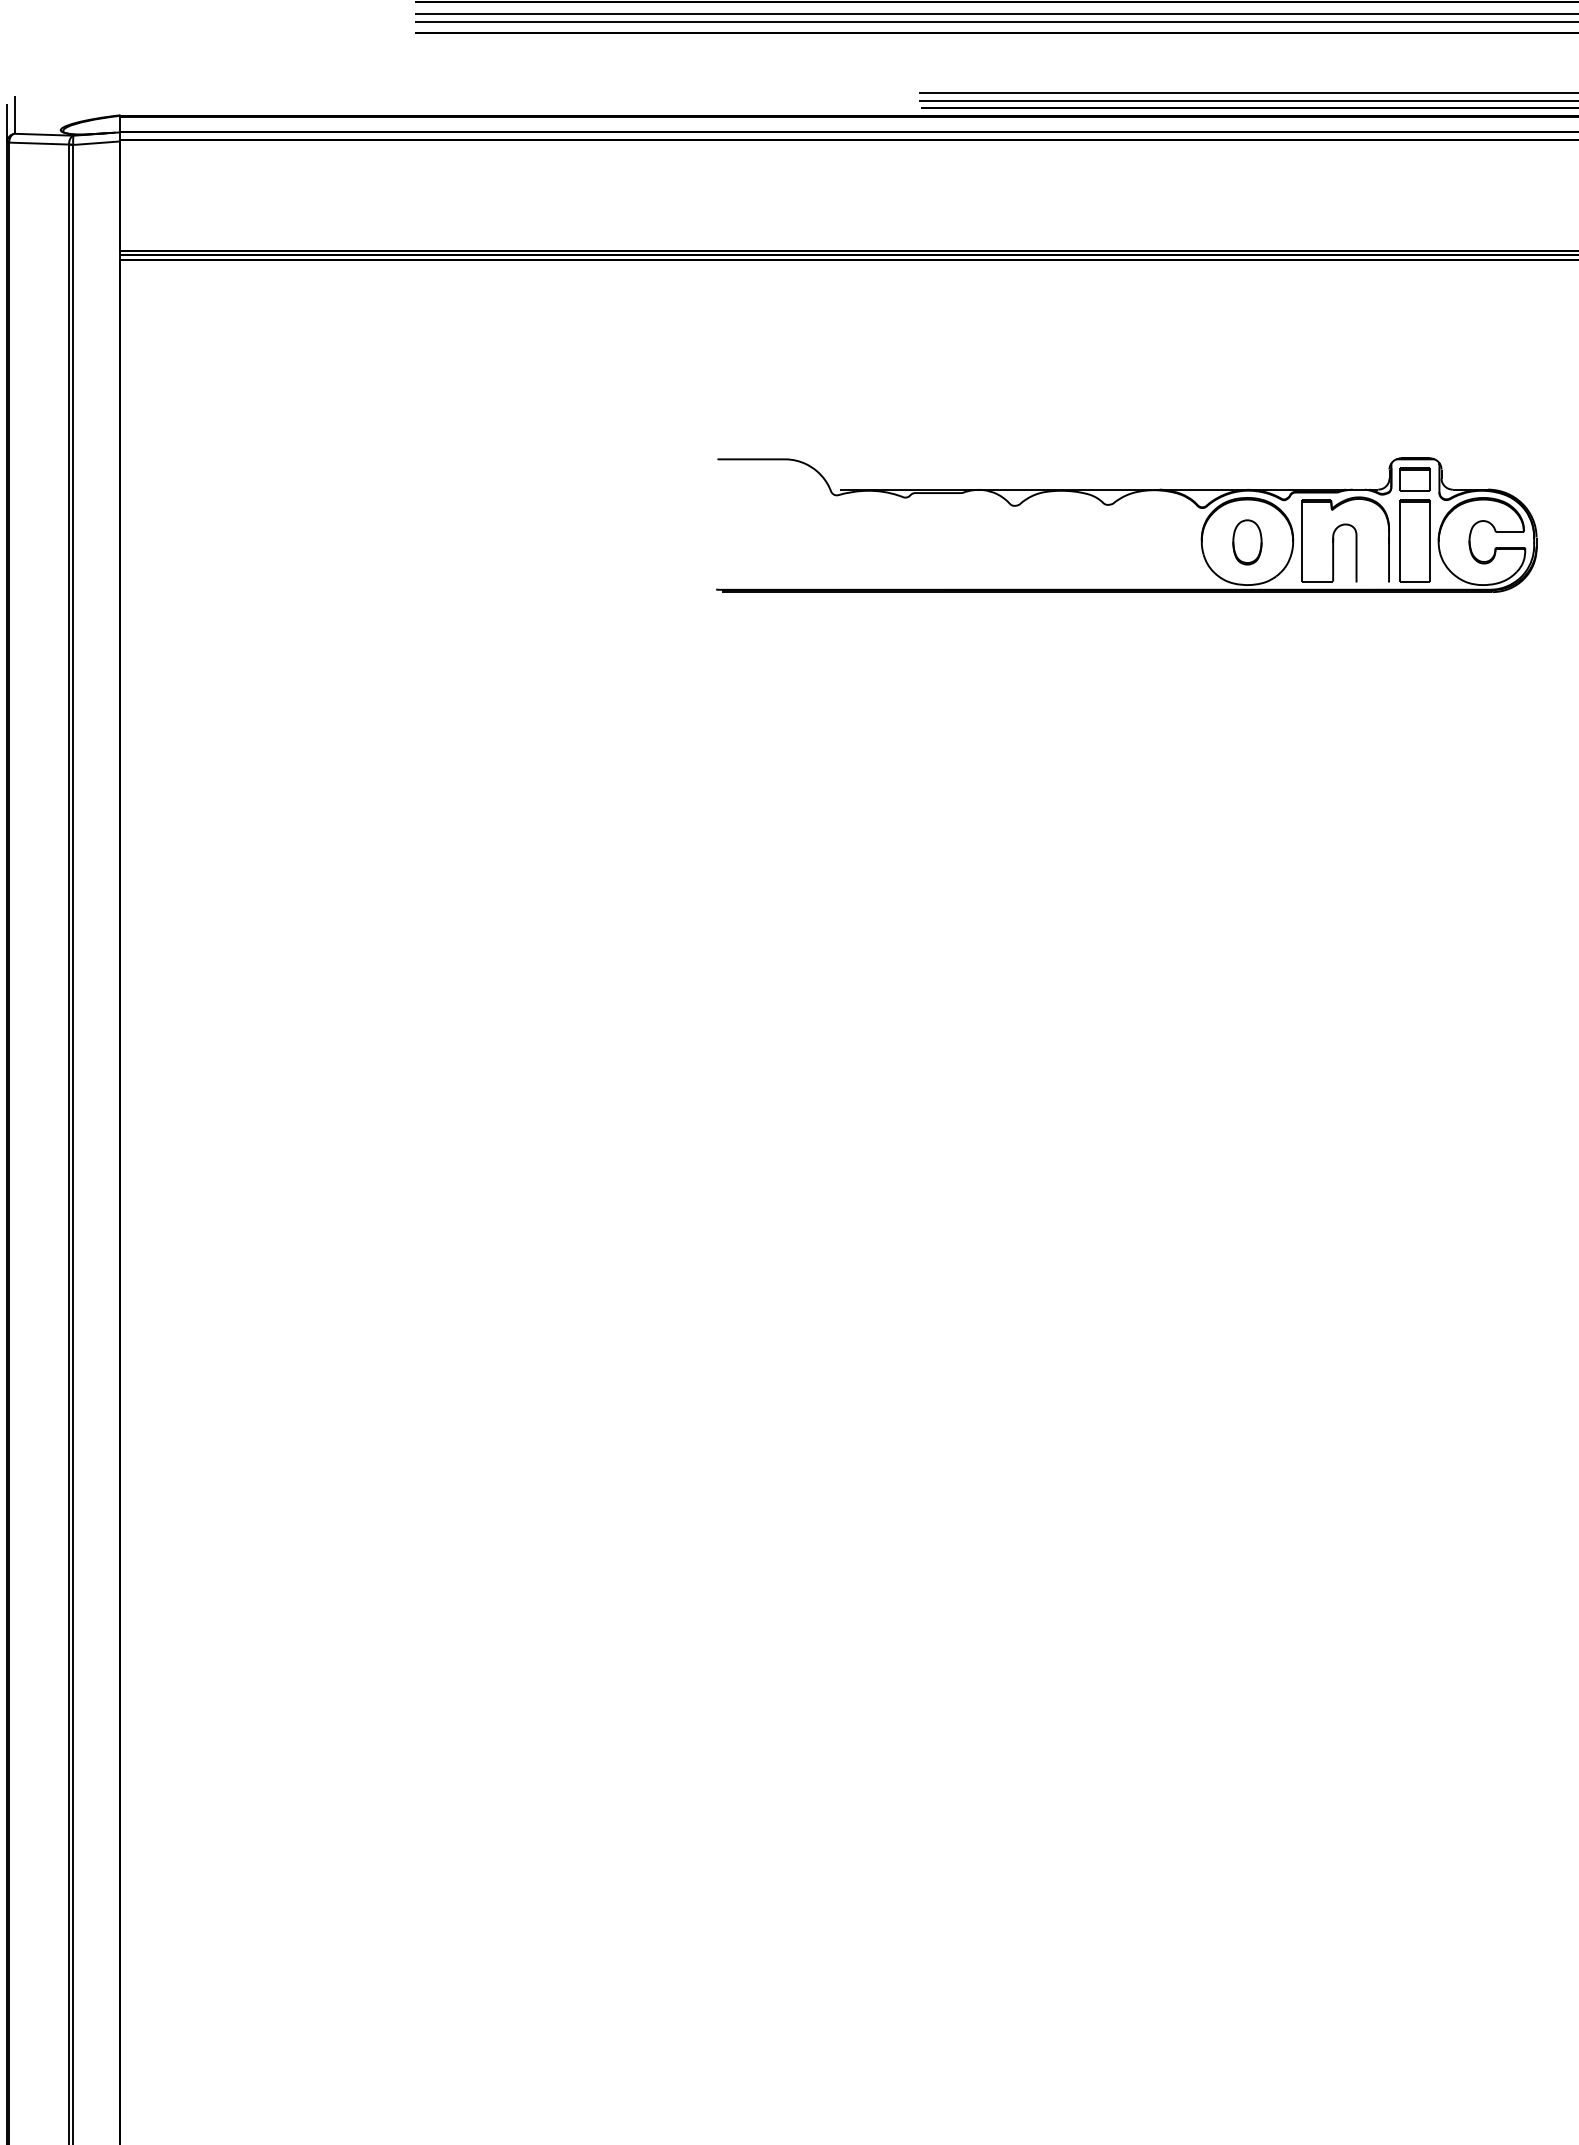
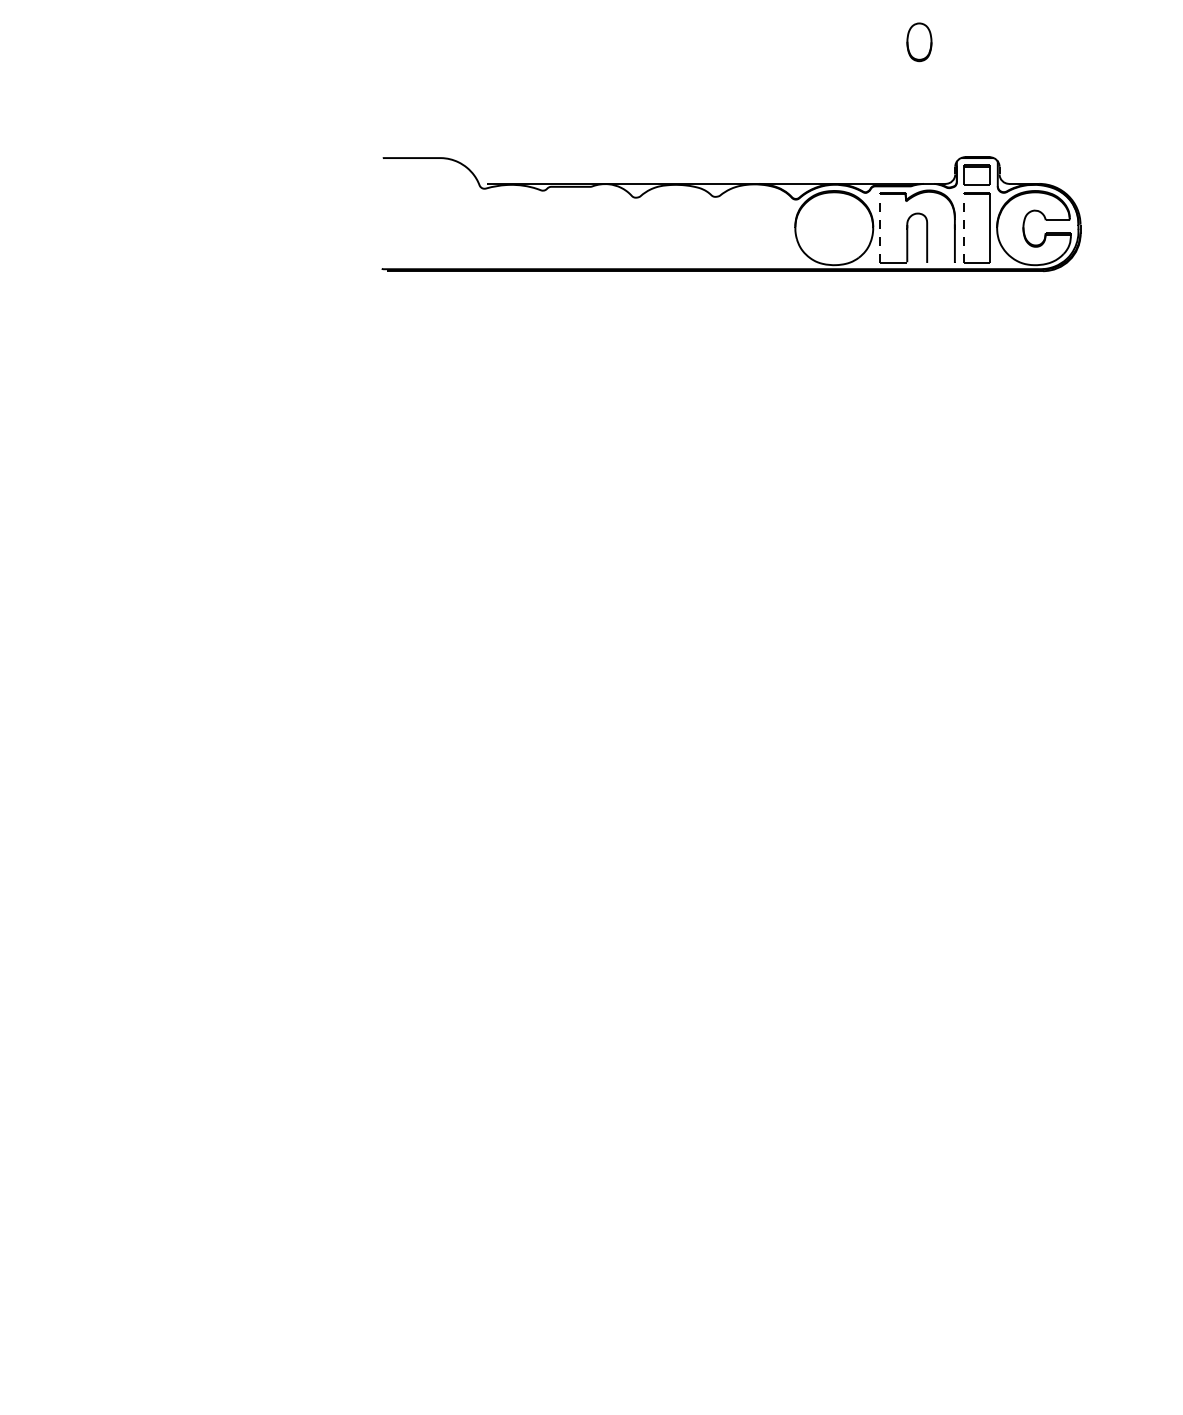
line: (1301, 541) -> (880, 228), solid -> dashed
line: (1399, 541) -> (963, 228), solid -> dashed
part: (1247, 542) -> (919, 42), moved

